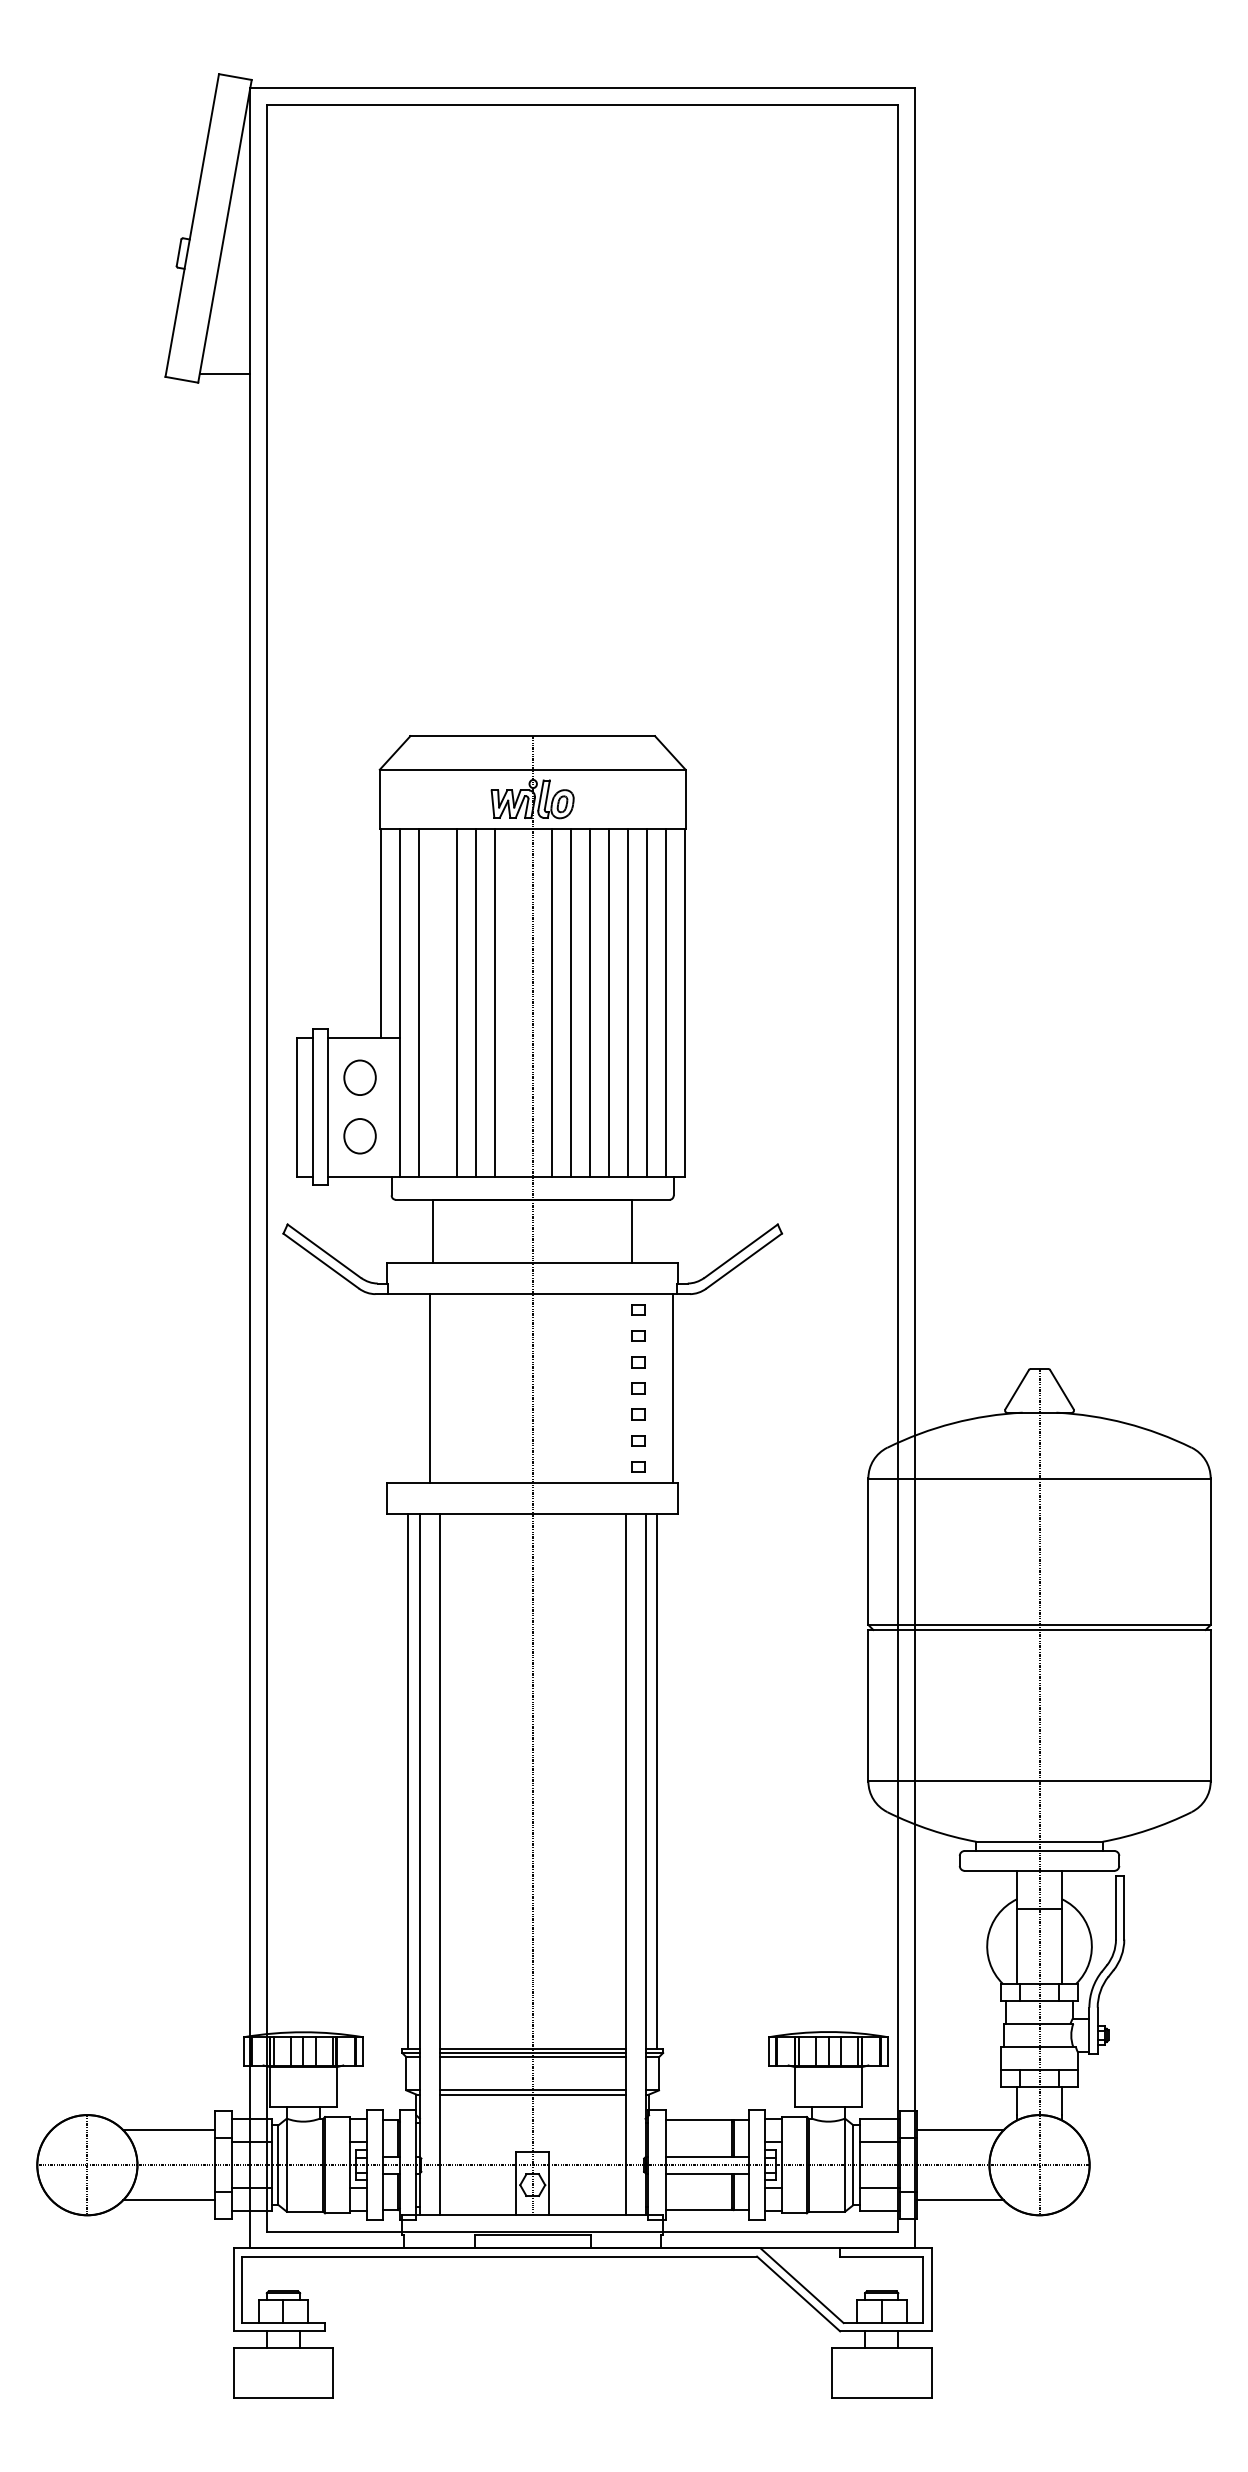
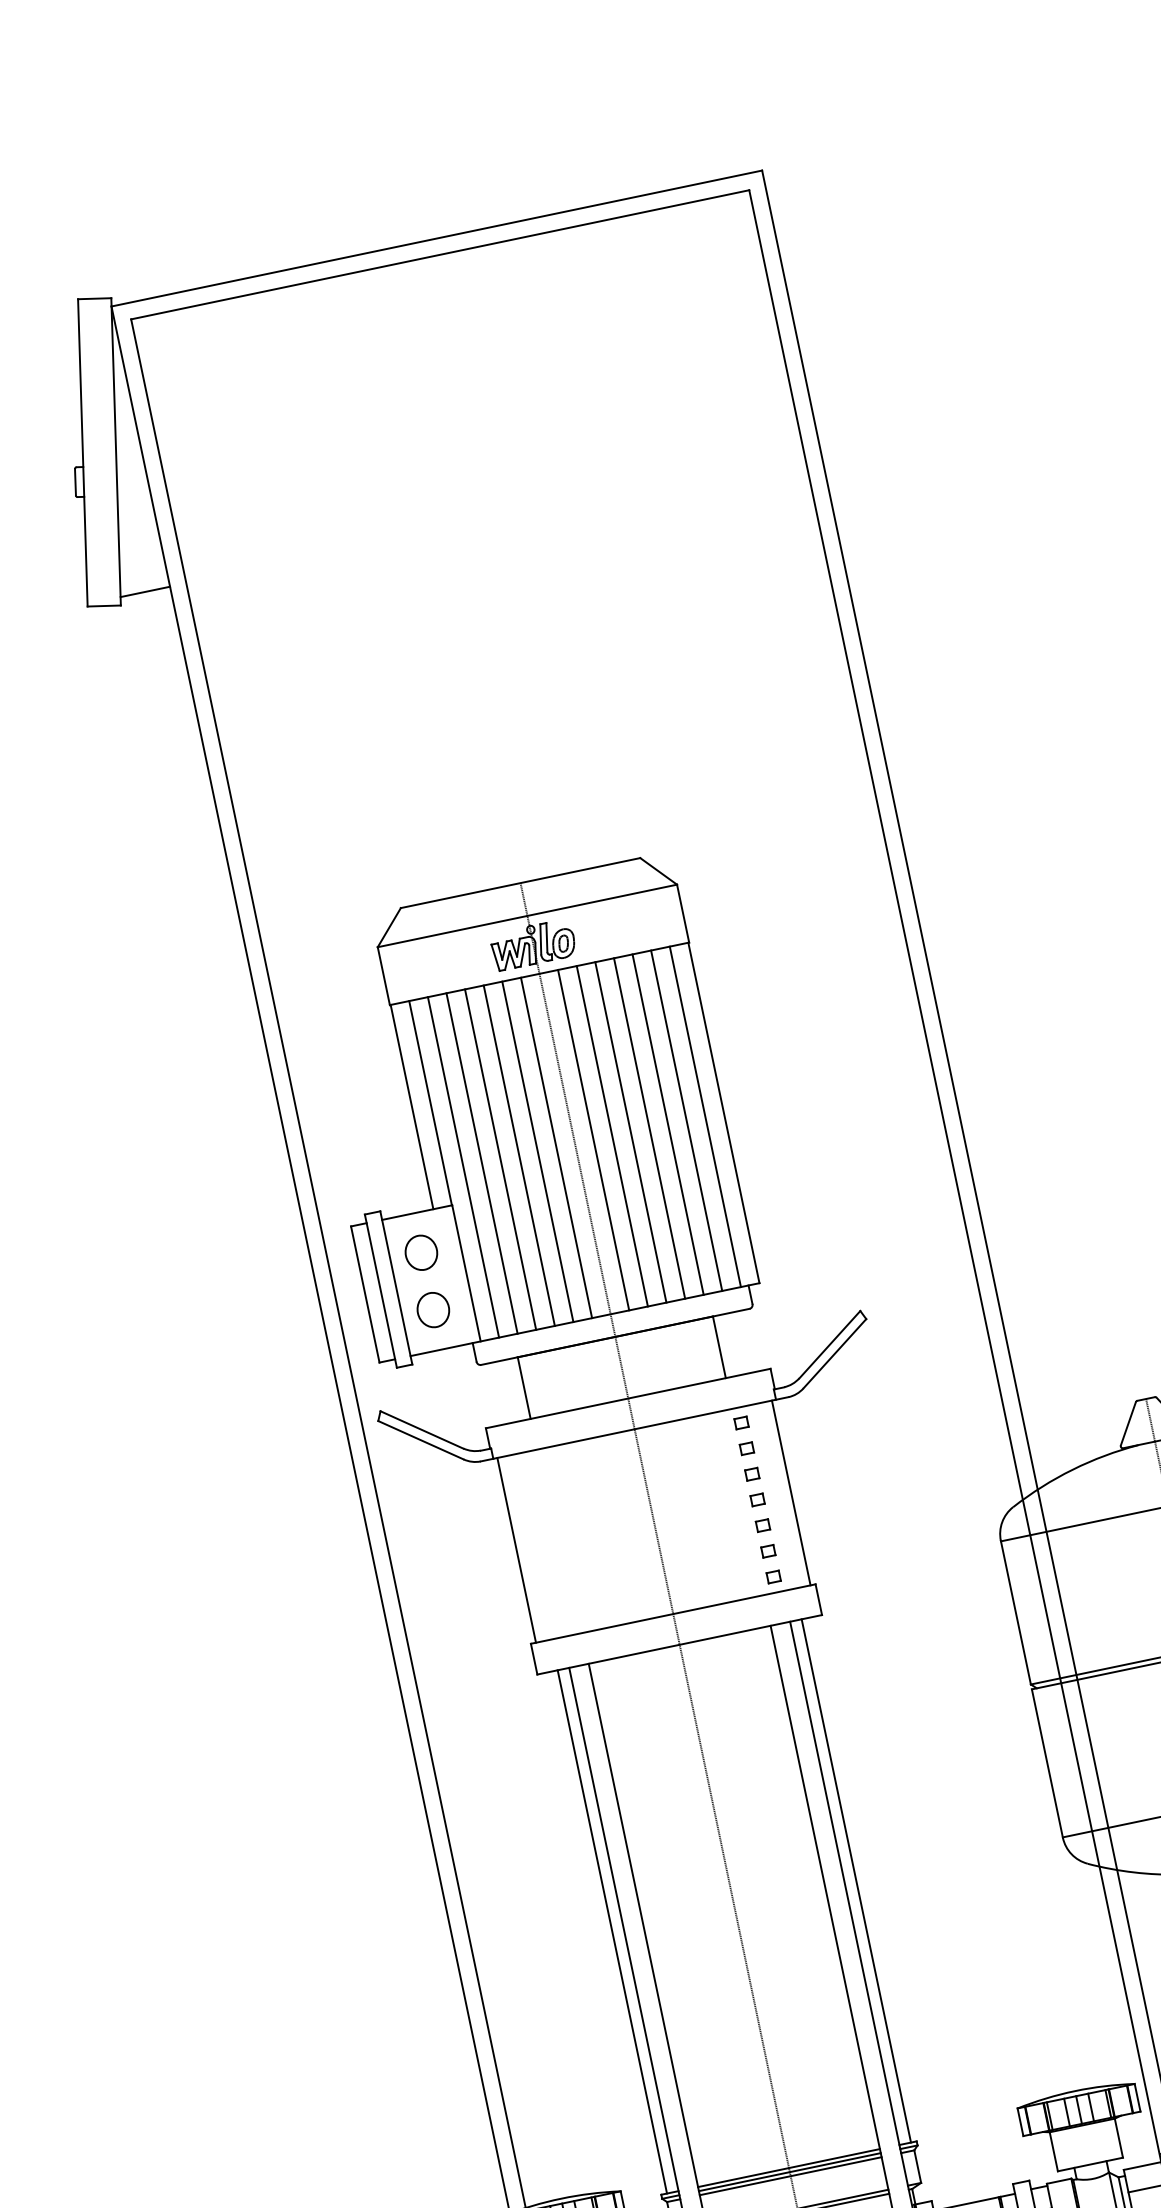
line: (437, 1002) -> (481, 1163), added
line: (513, 1002) -> (556, 1147), added
line: (430, 1388) -> (516, 1550), moved

